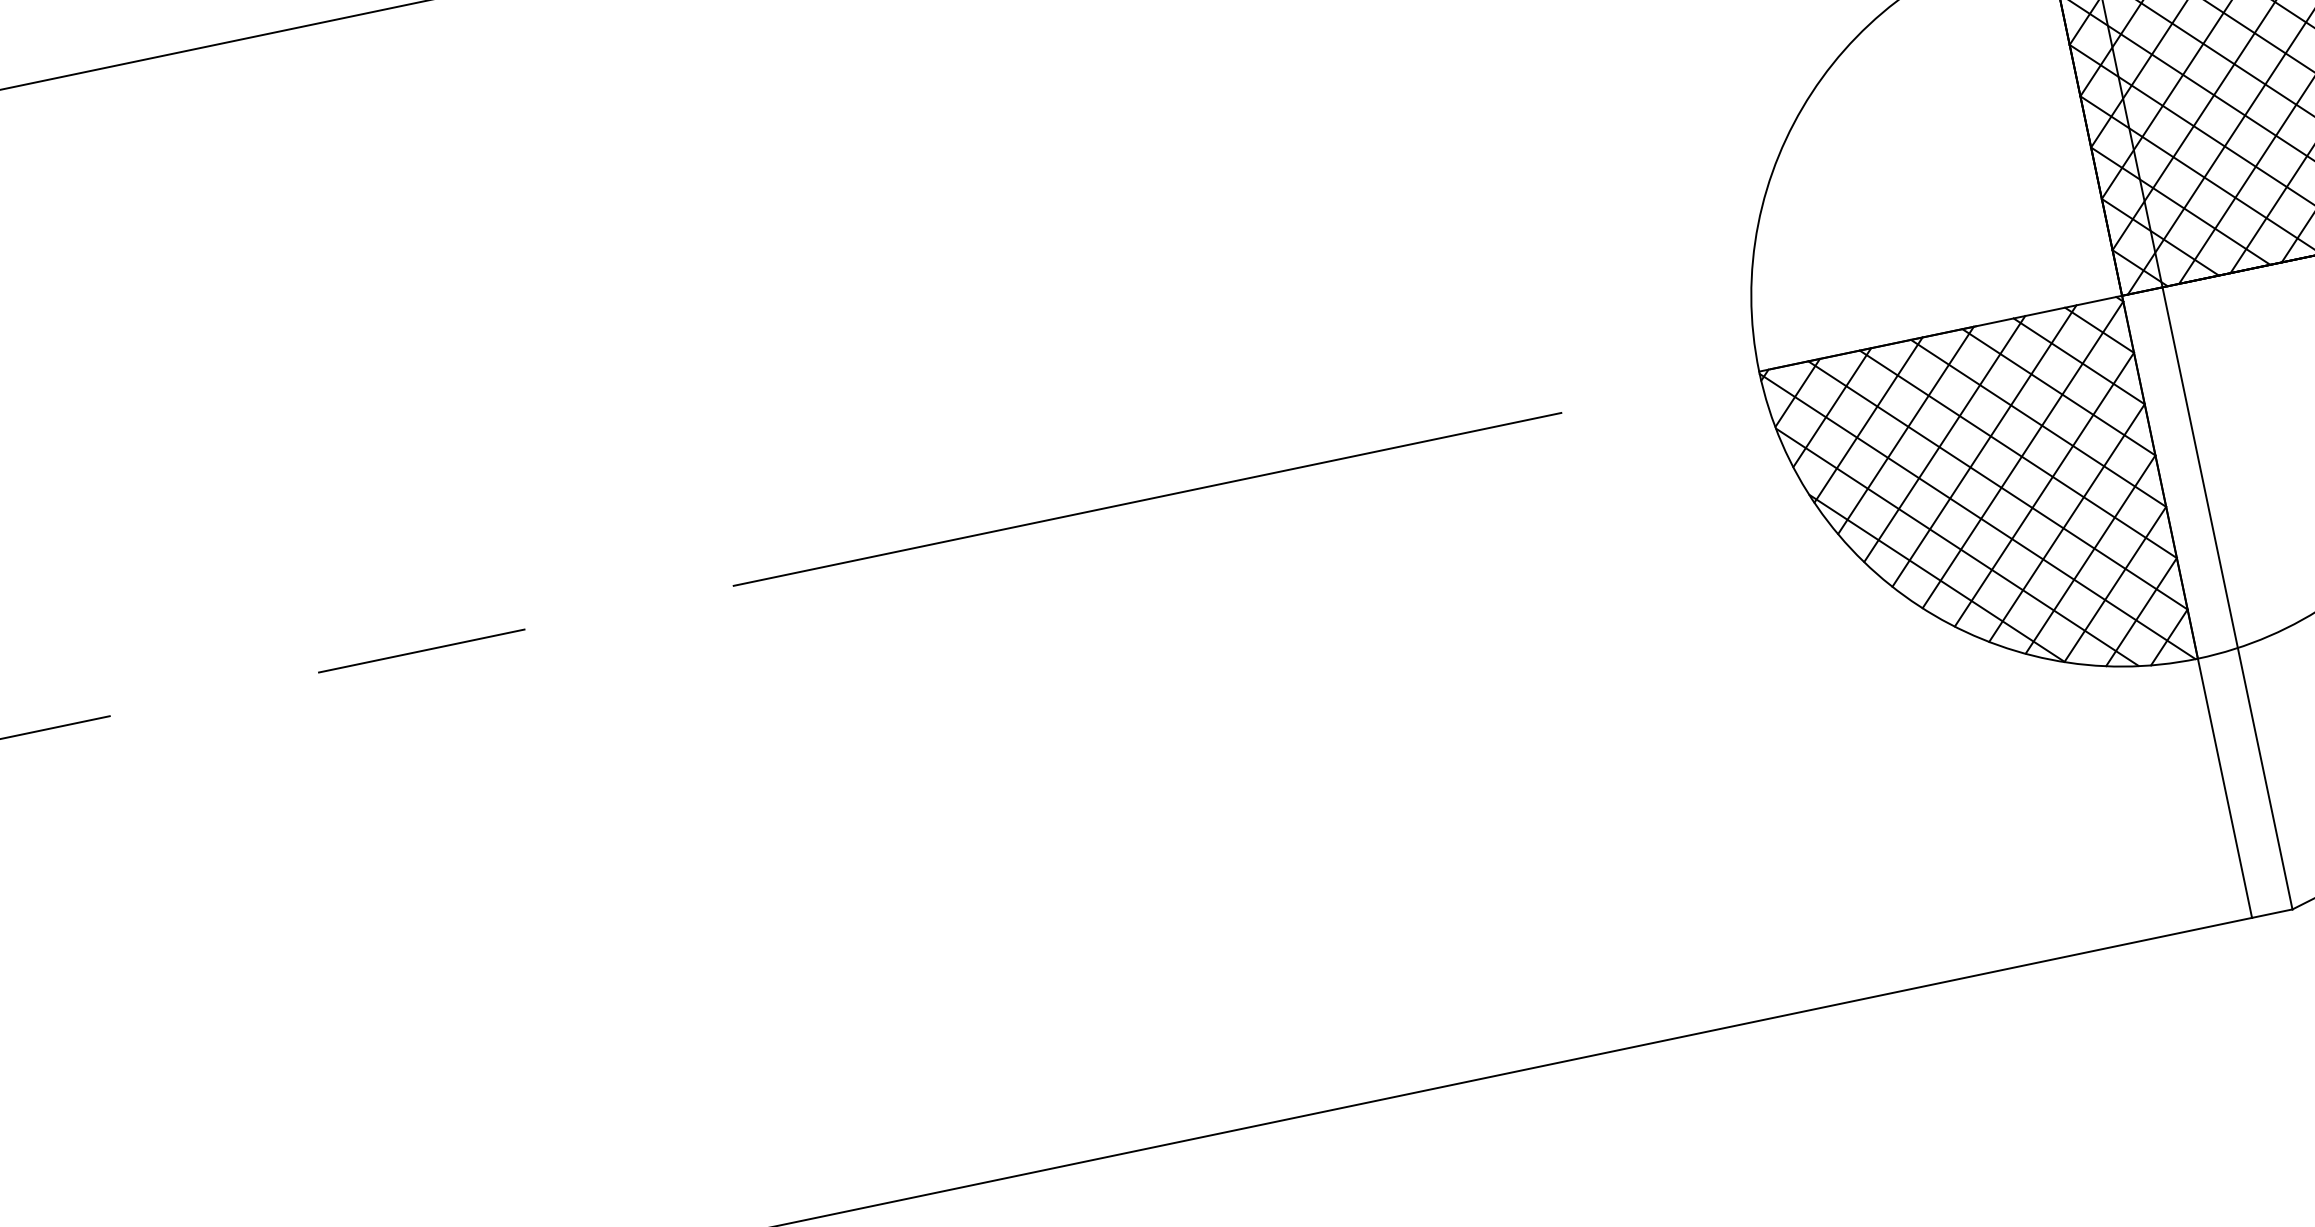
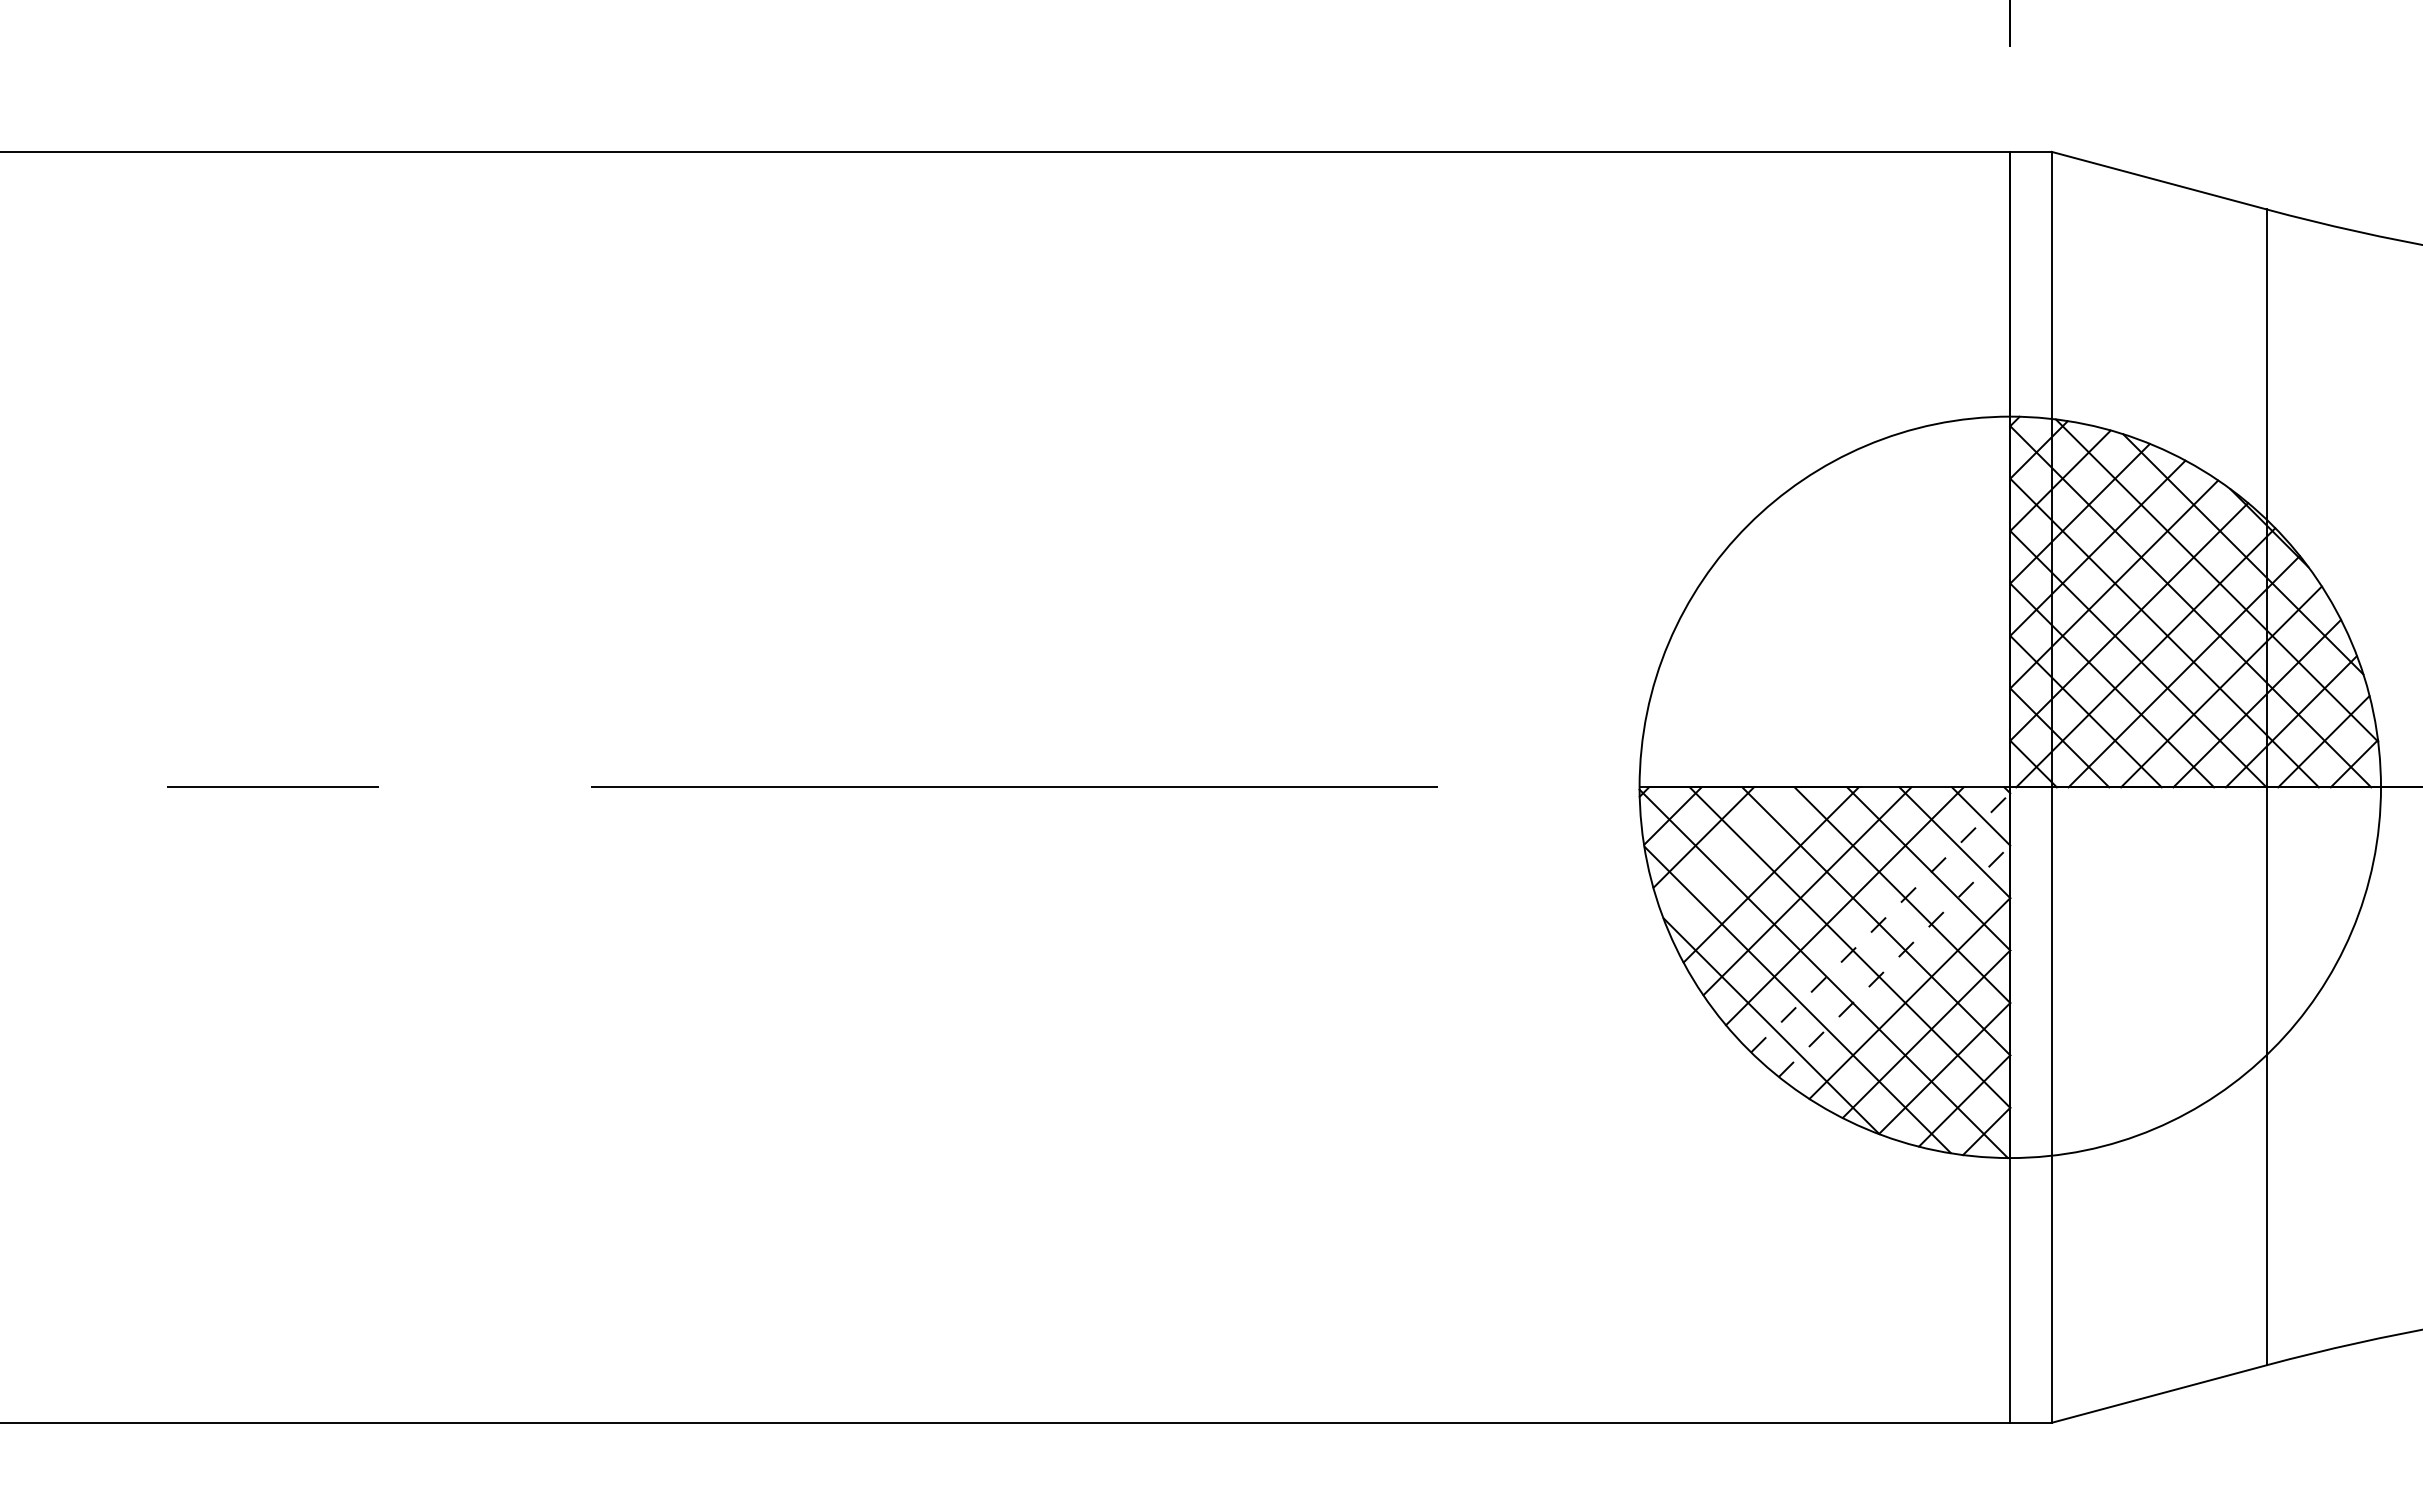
line: (1868, 419) -> (1736, 856), removed
line: (2023, 454) -> (1881, 922), solid -> dashed
line: (2044, 489) -> (1894, 961), solid -> dashed

